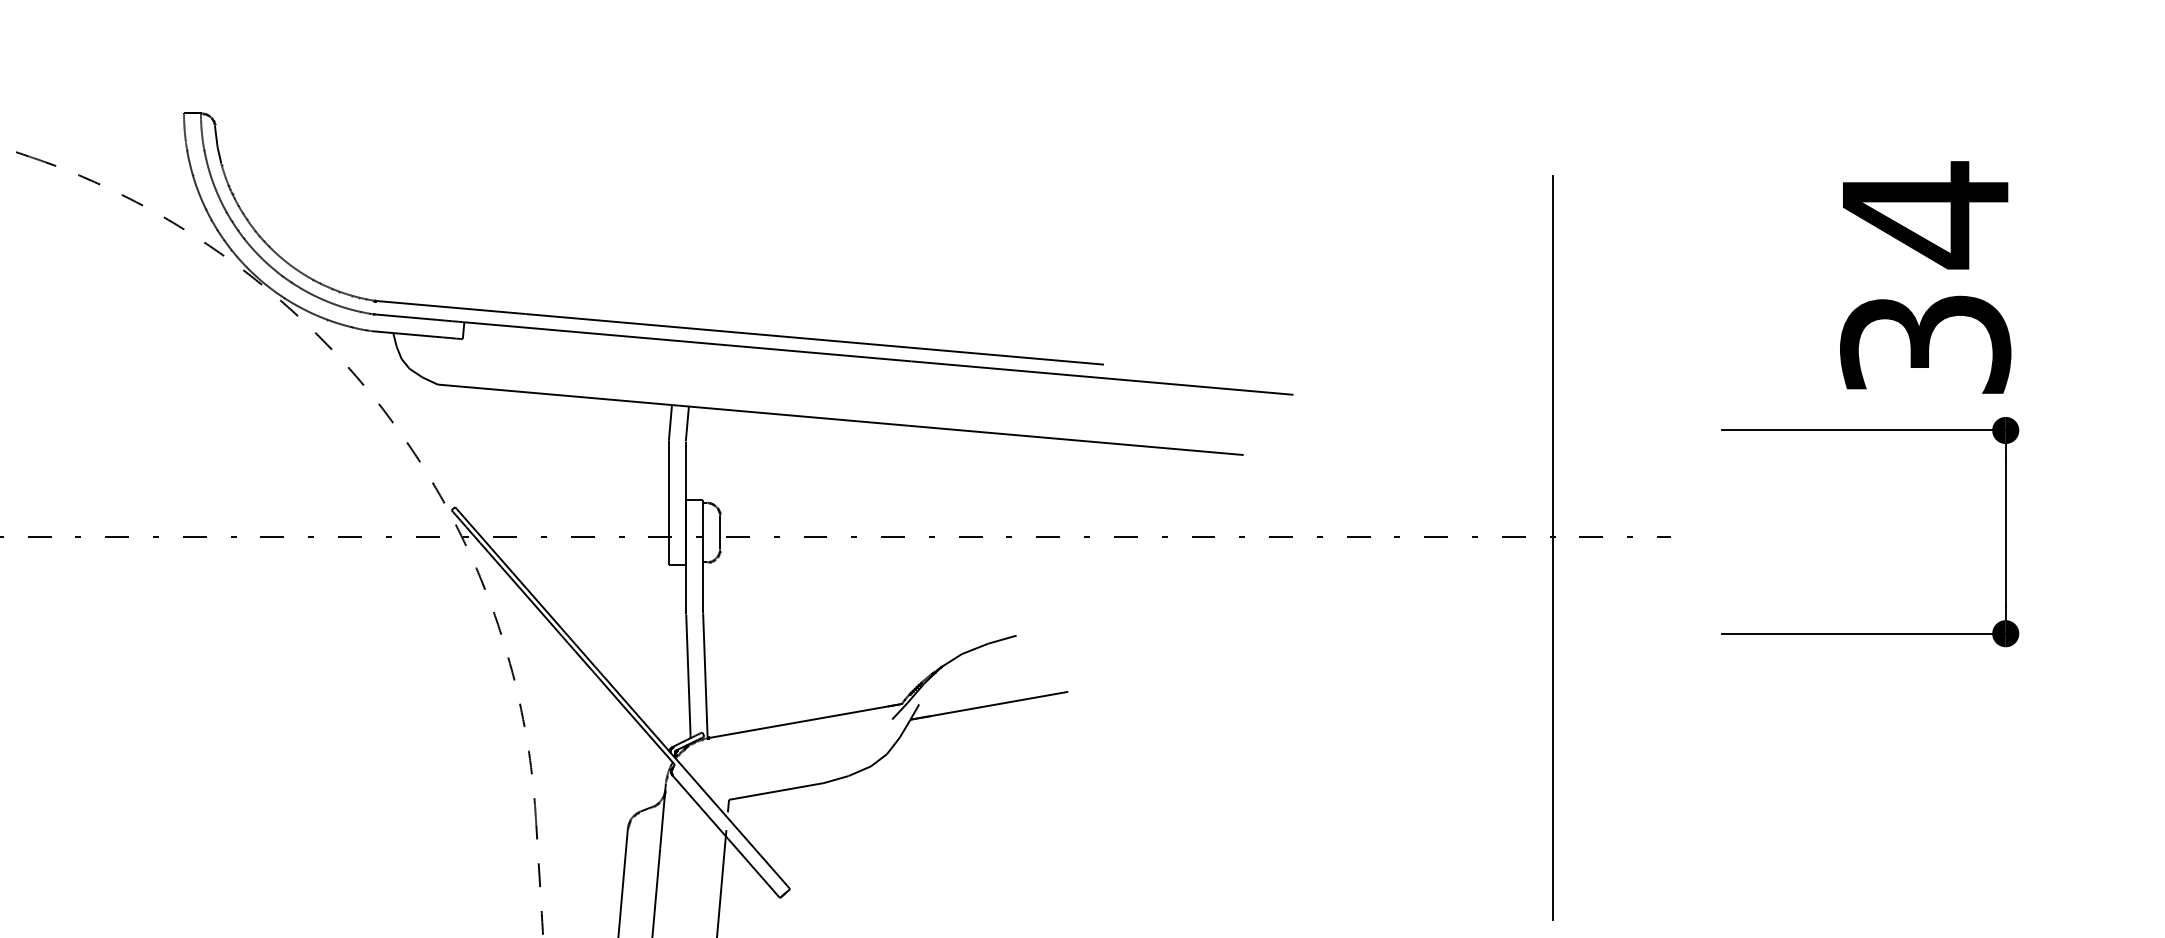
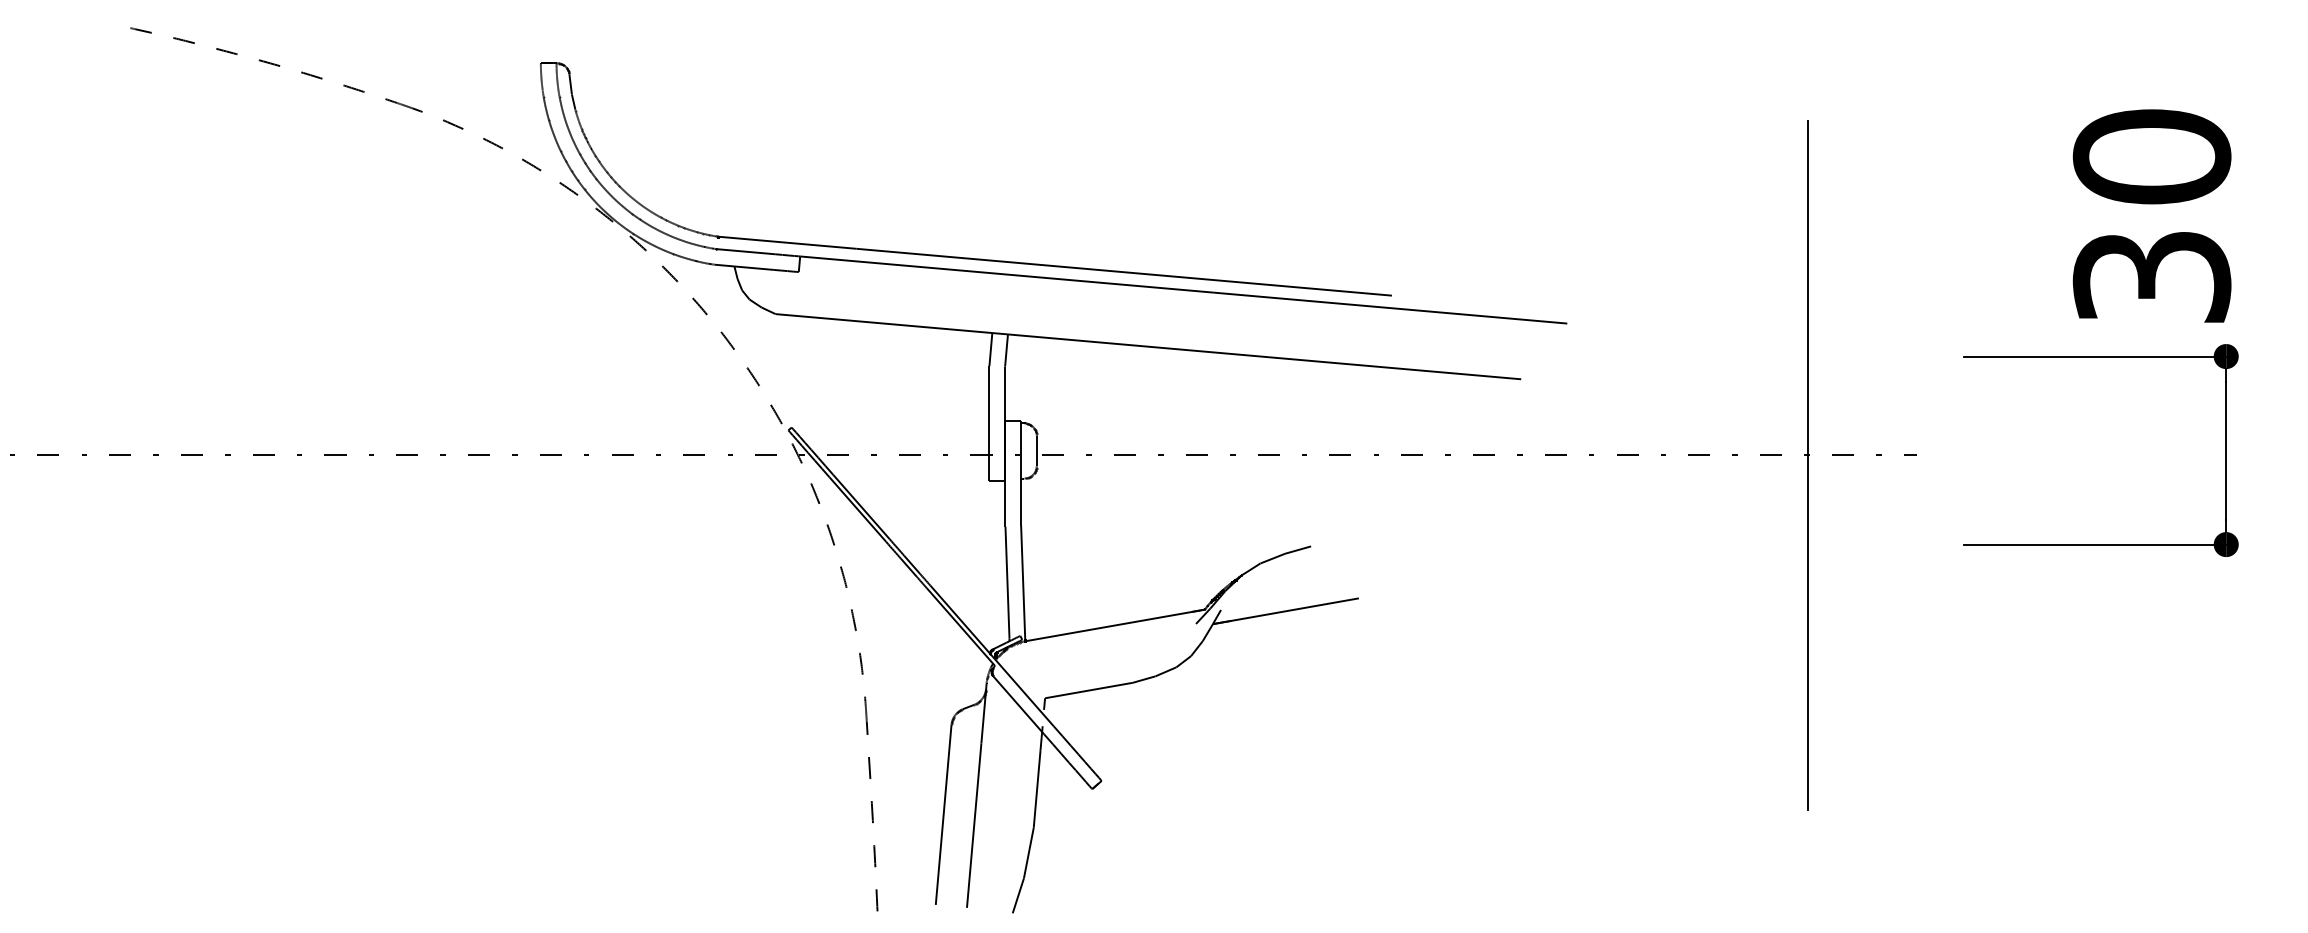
text: (1924, 215) -> (2151, 157), 34 -> 30

